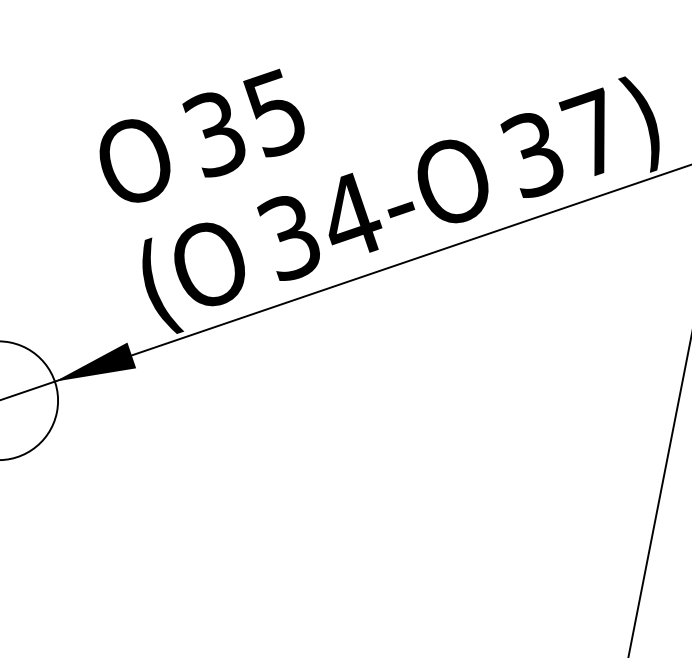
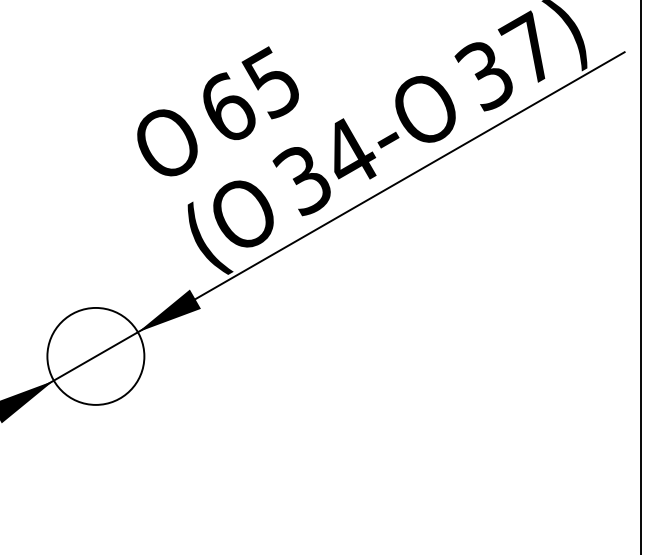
text: (212, 133) -> (225, 108), 35 -> 65

